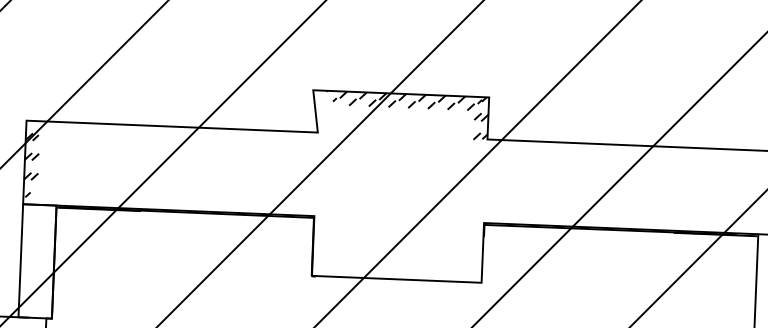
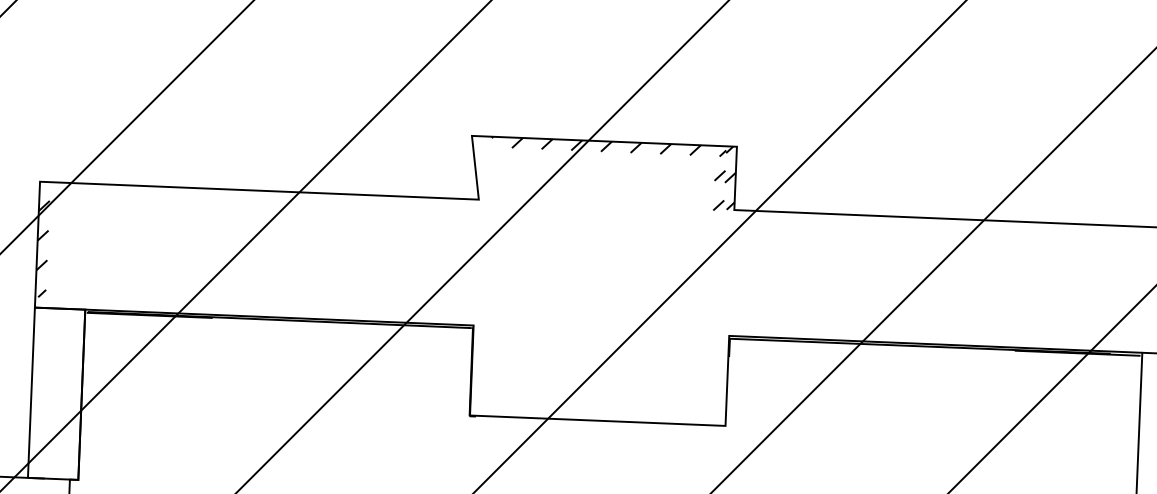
hatch: (403, 104) -> (607, 157), removed
hatch: (35, 157) -> (53, 237), removed

